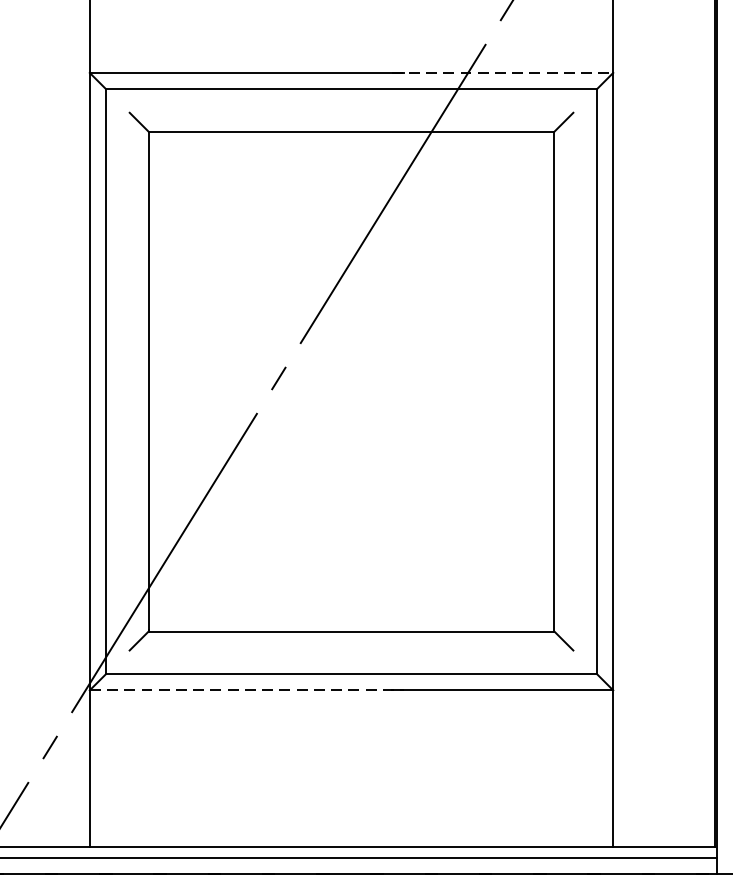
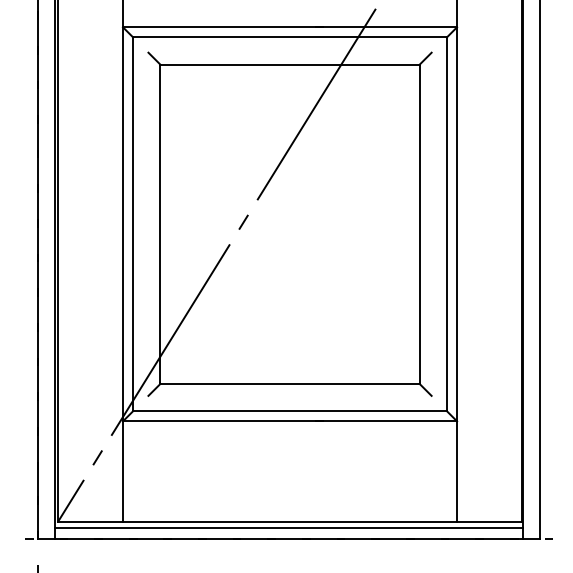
line: (502, 73) -> (386, 27), dashed -> solid
line: (247, 690) -> (223, 421), dashed -> solid

